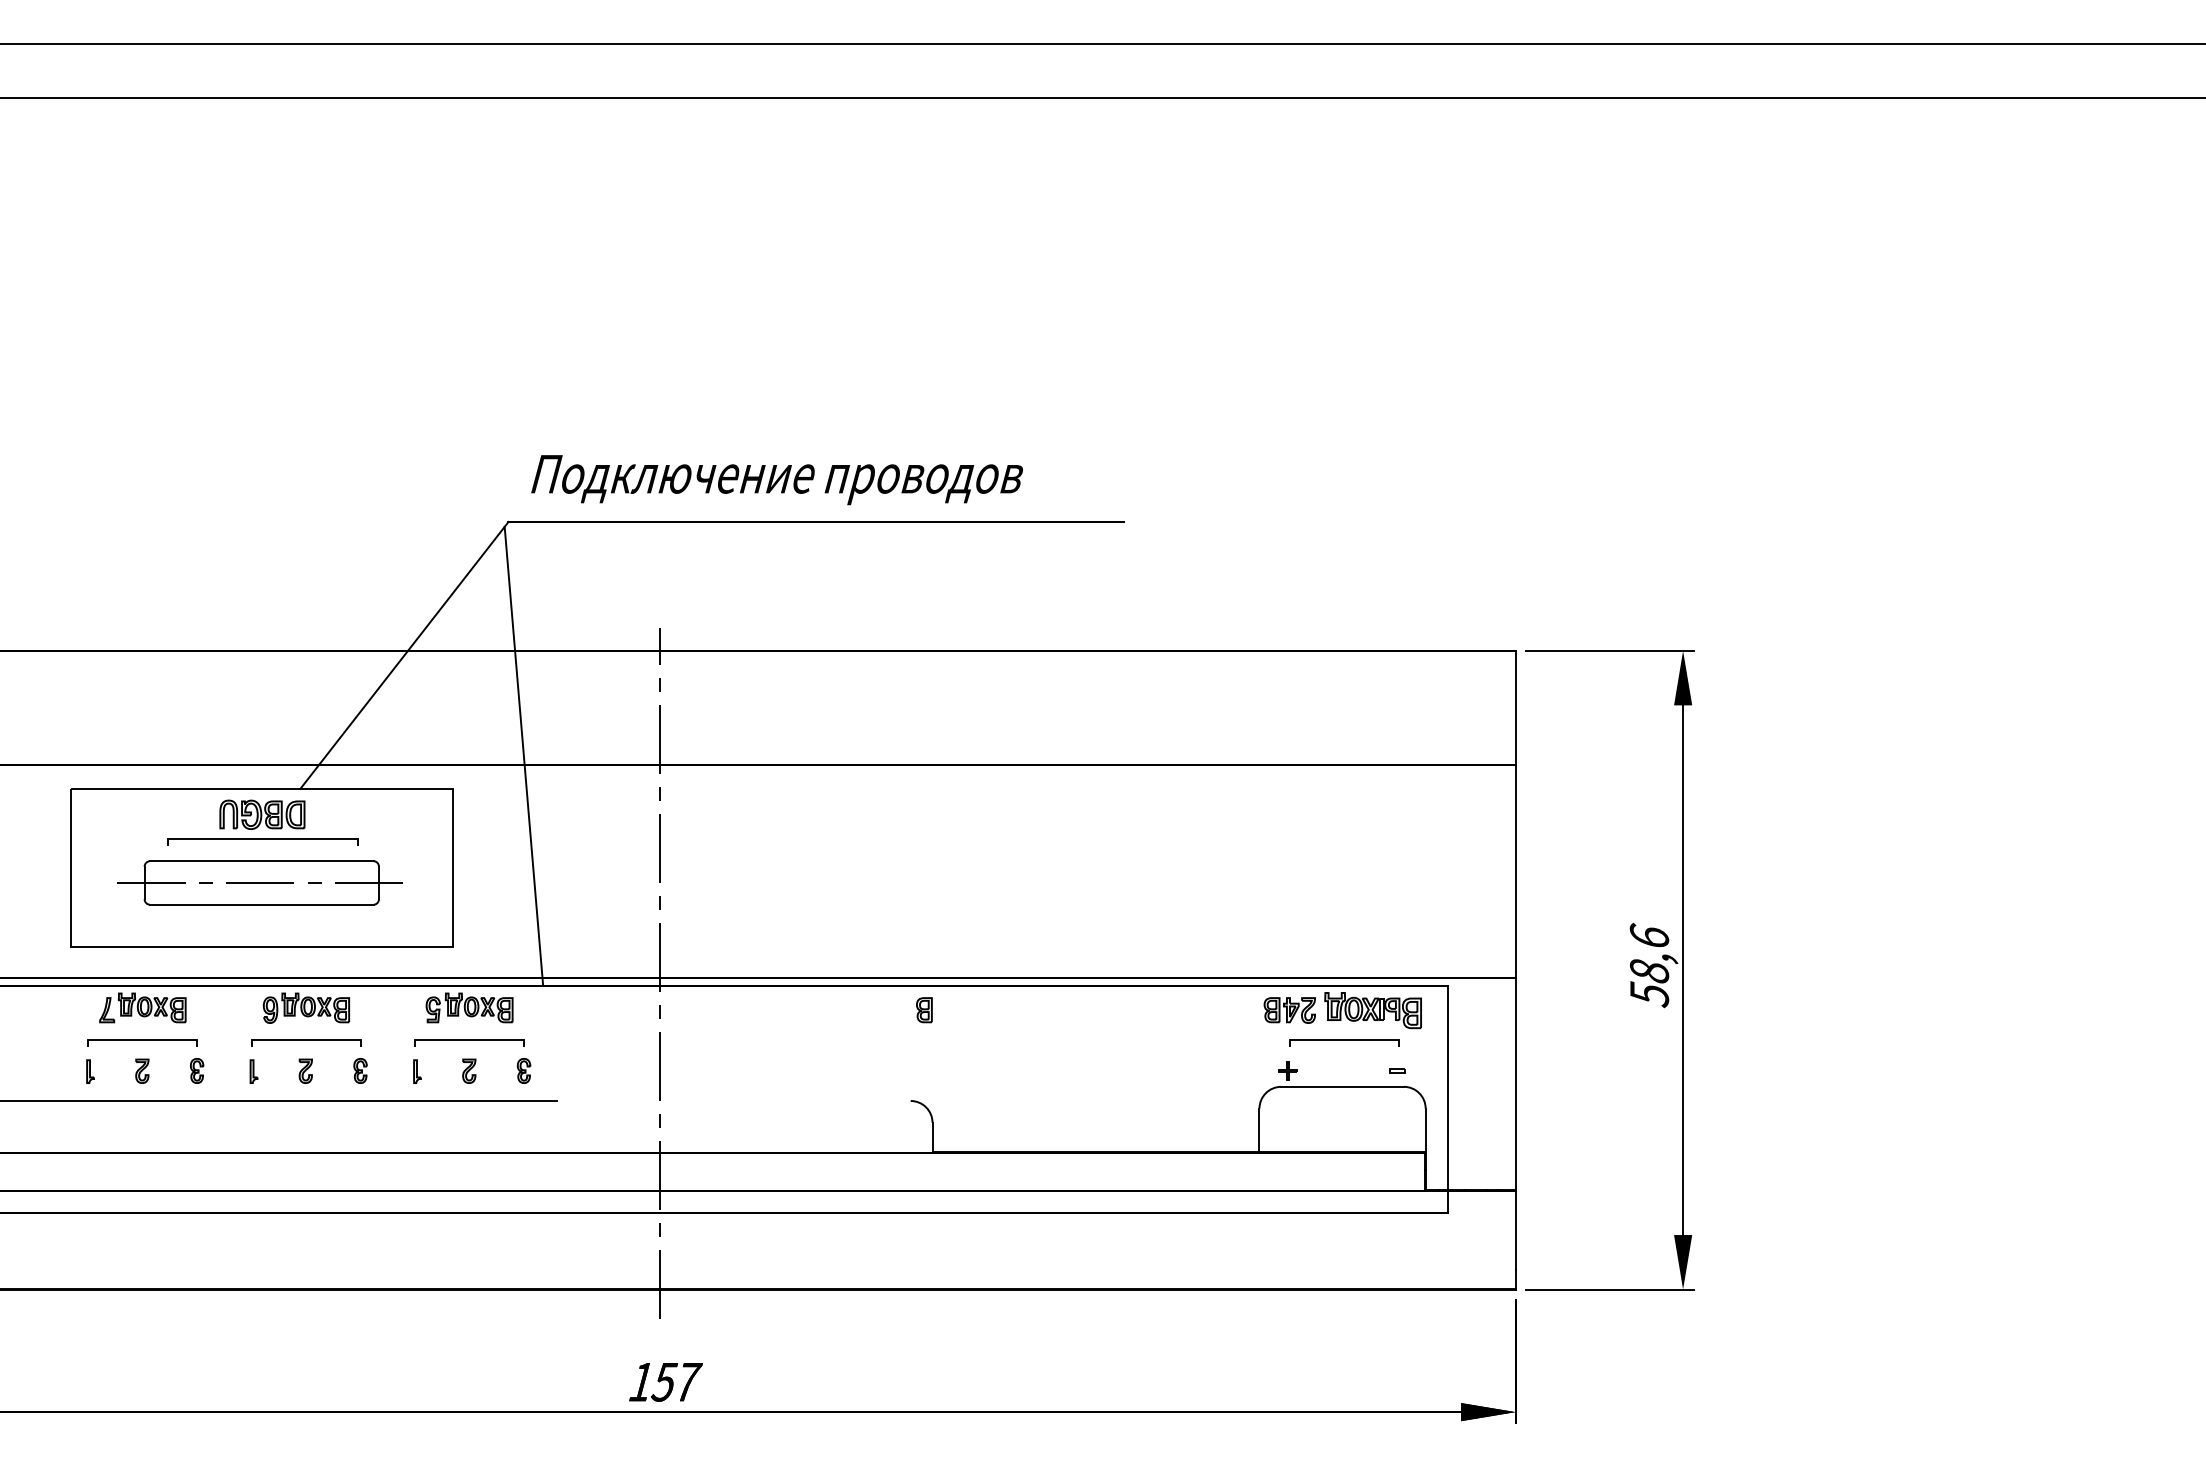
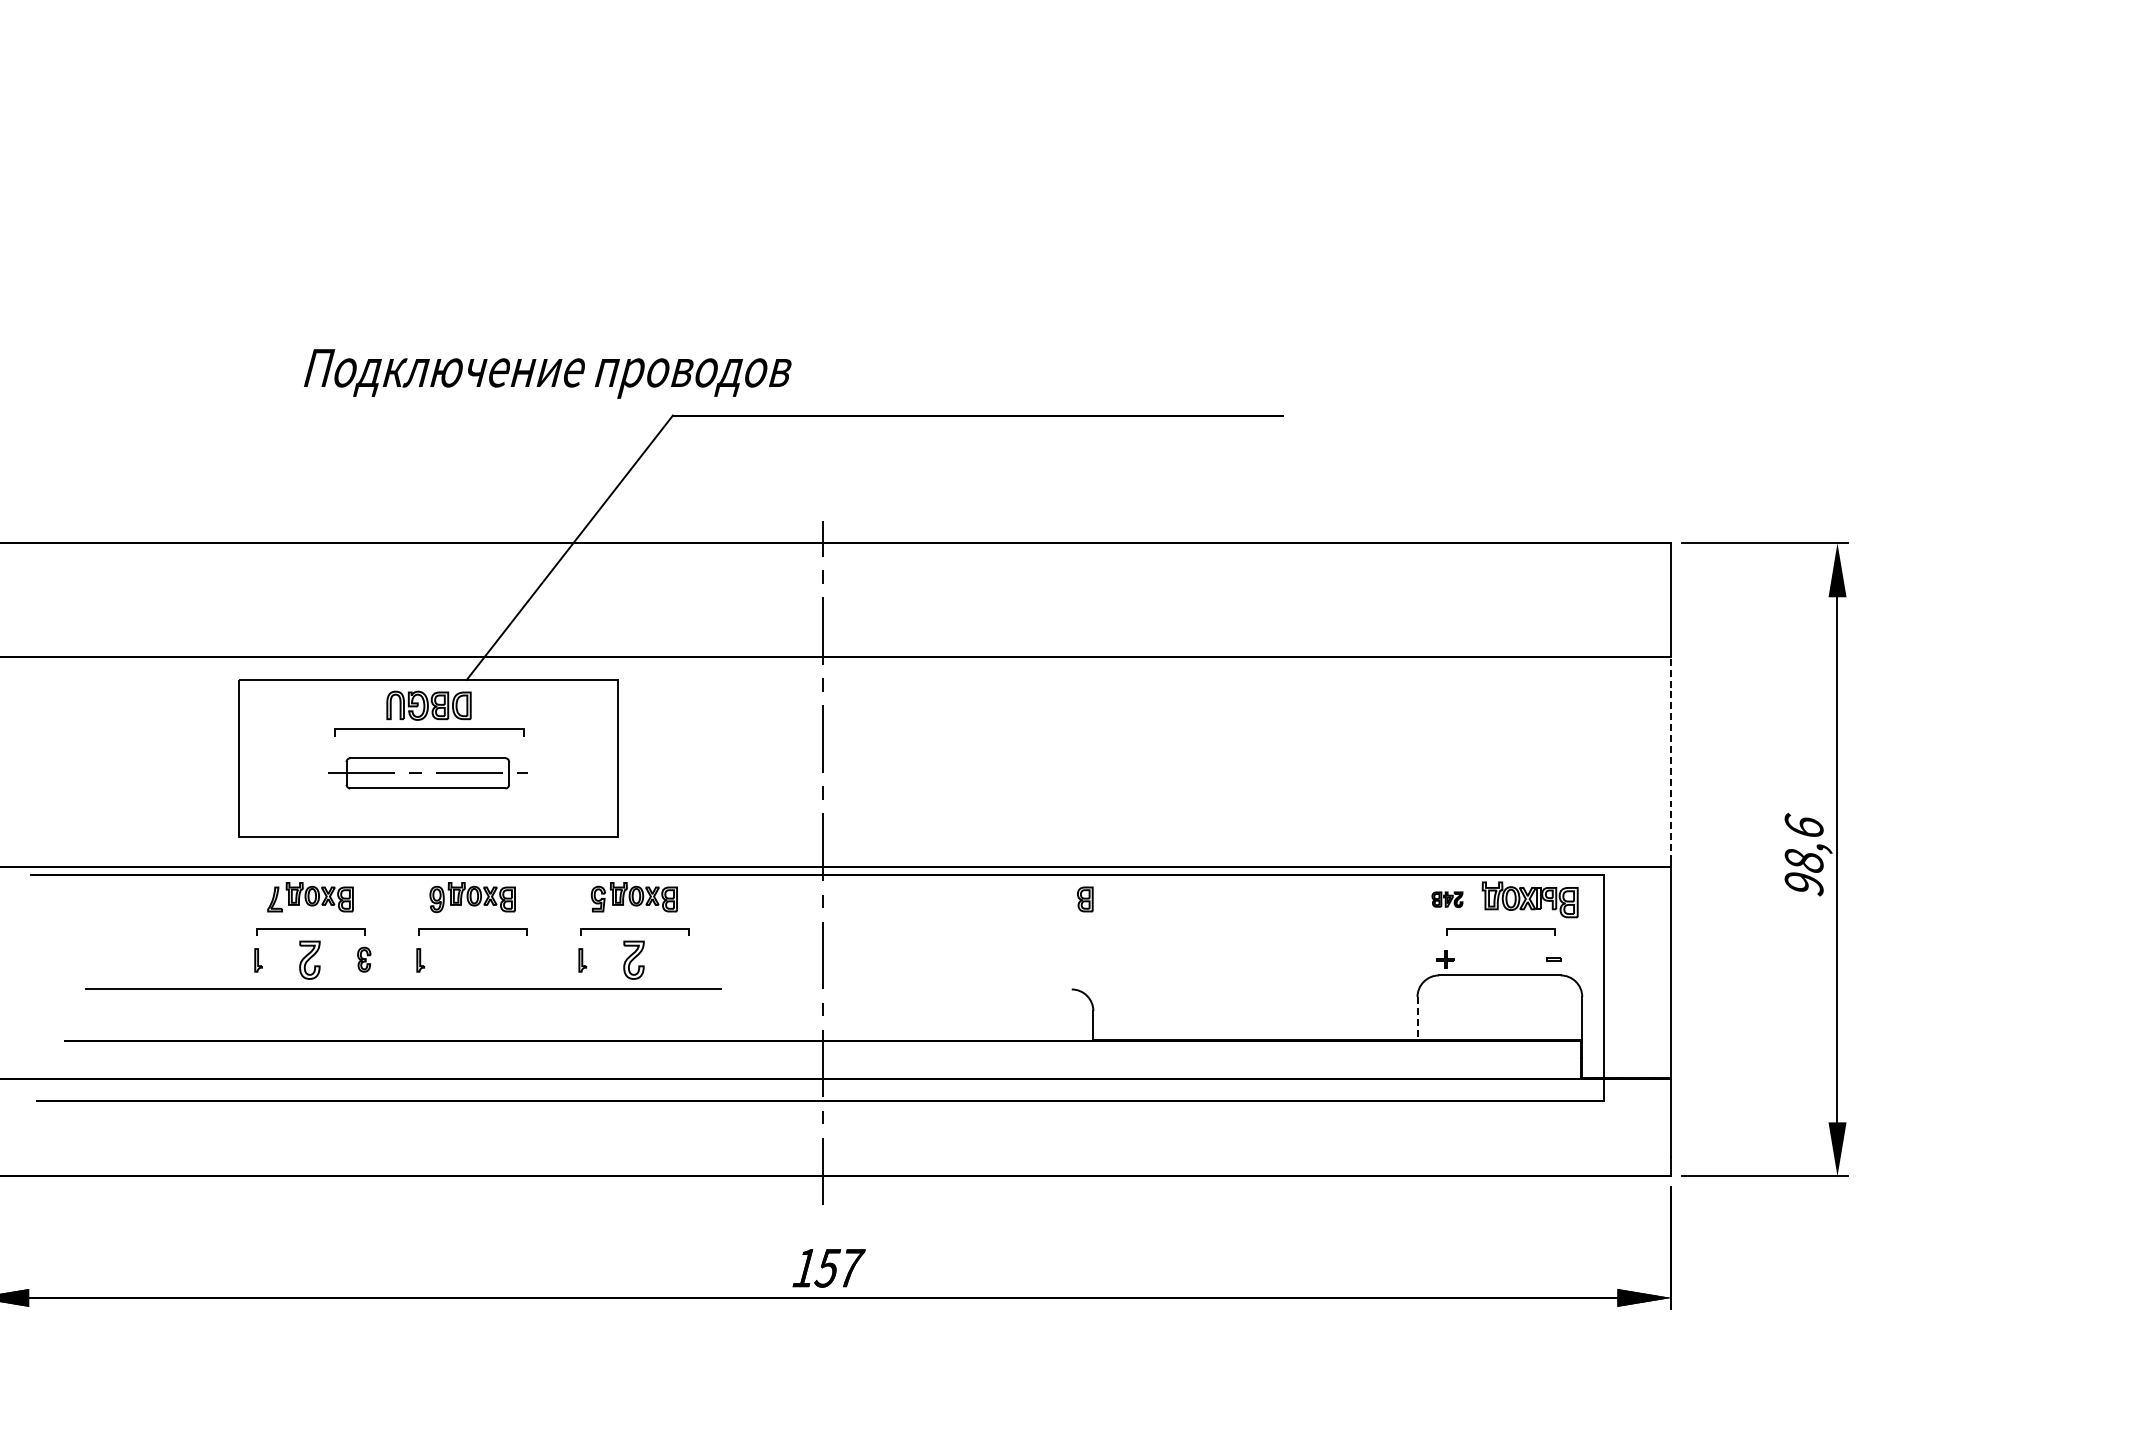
text: (776, 480) -> (547, 374), moved
line: (523, 755) -> (687, 646), removed
line: (1515, 868) -> (1671, 758), solid -> dashed
part: (259, 882) -> (426, 772), size x0.7
text: (1649, 994) -> (1804, 883), 58,6 -> 98,6
part: (1289, 1010) -> (1447, 899), size x0.6
part: (142, 1070) -> (310, 959), size x1.6
part: (305, 1070) -> (471, 959), removed
part: (360, 1070) -> (526, 959), removed
part: (469, 1070) -> (634, 959), size x1.6
part: (523, 1070) -> (687, 959), removed
line: (1259, 1130) -> (1417, 1018), solid -> dashed

